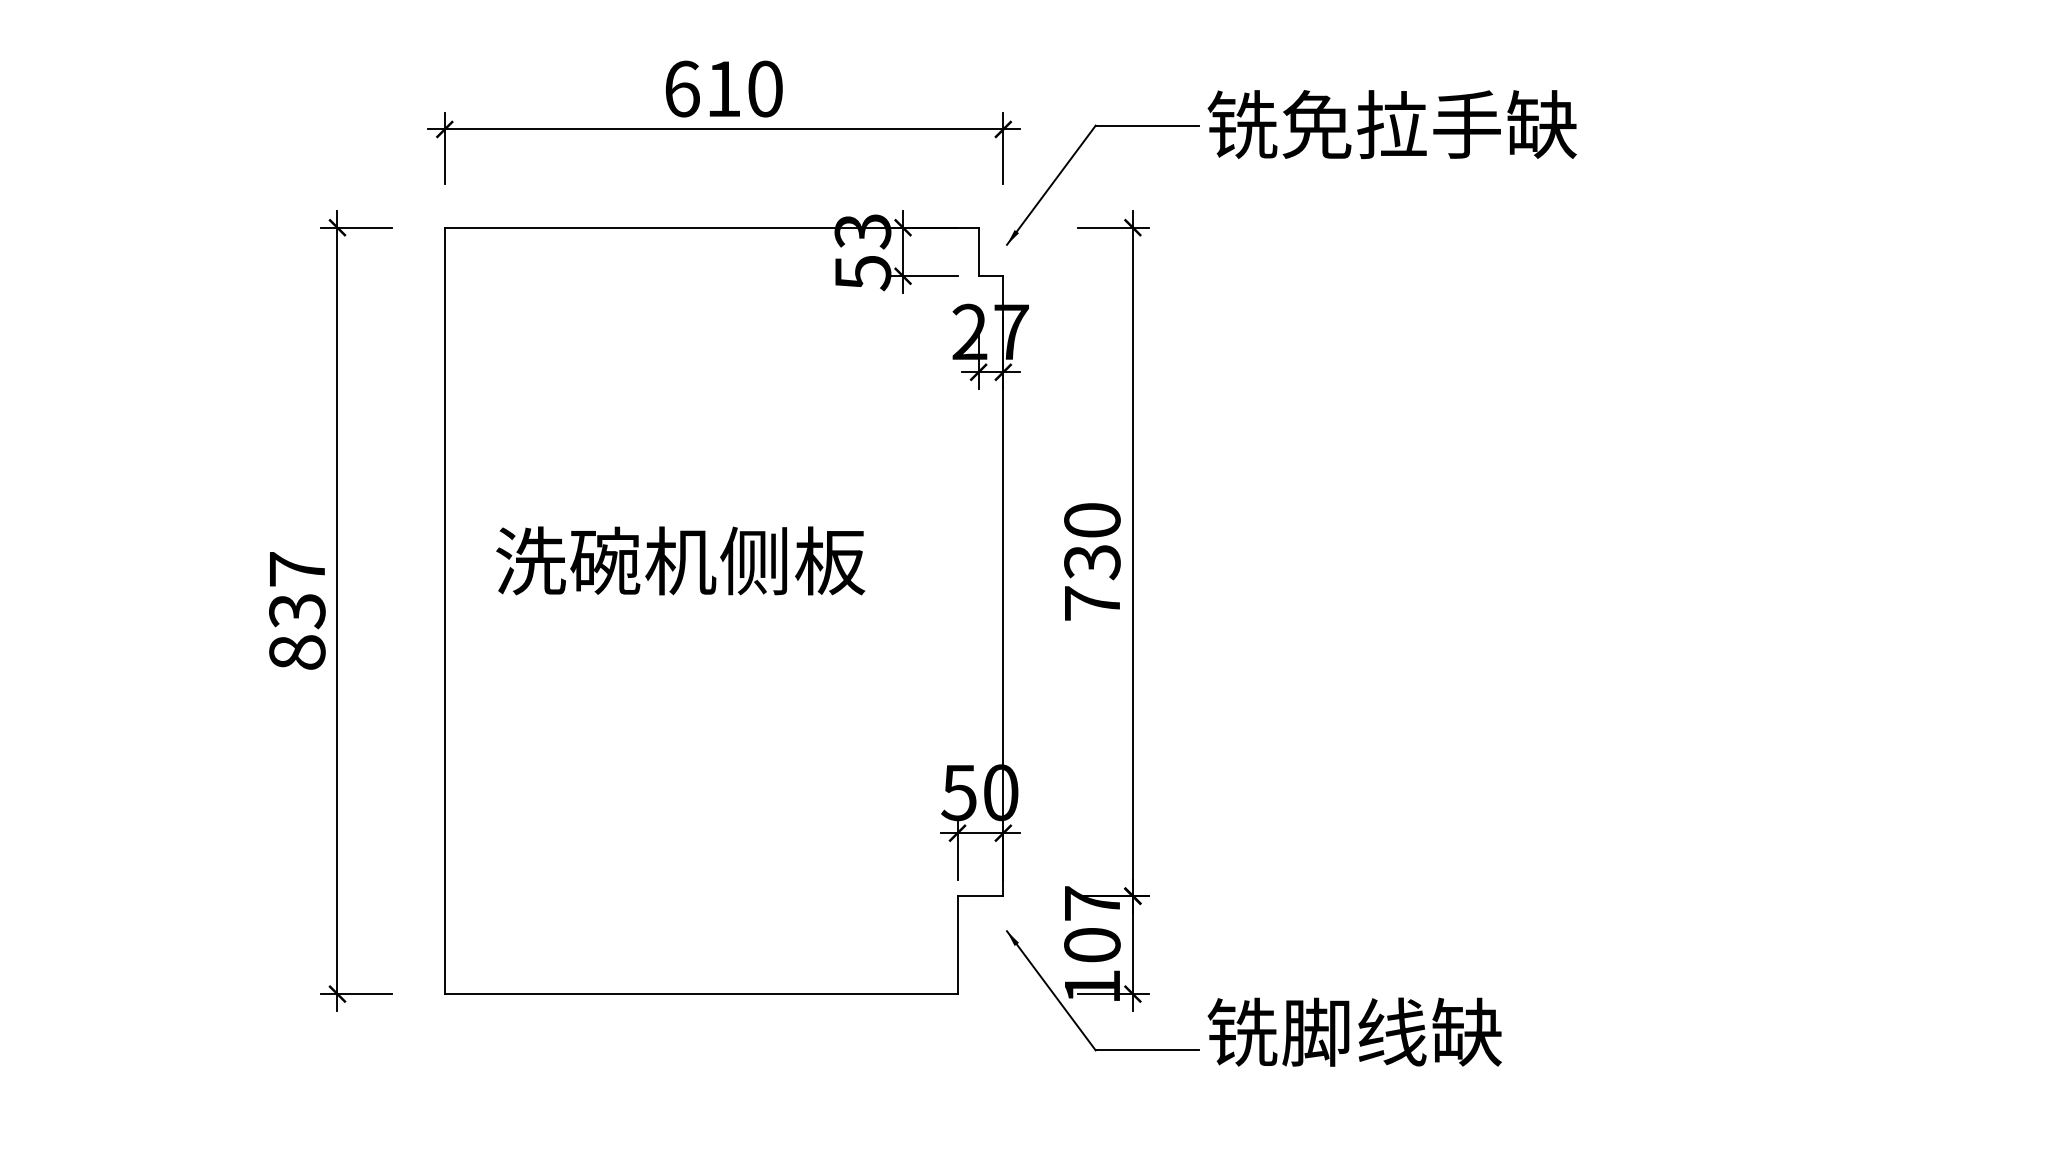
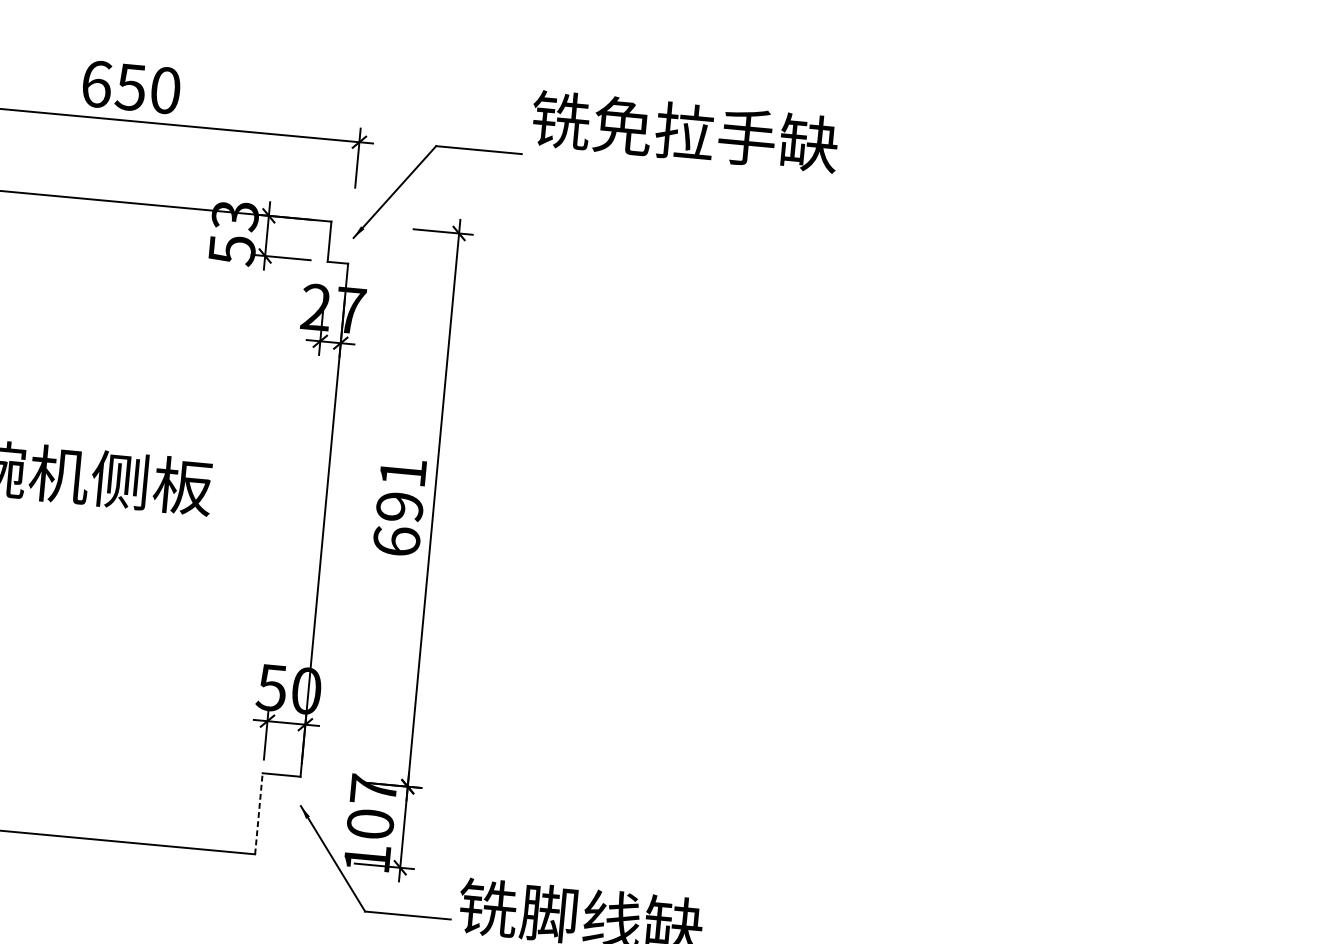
text: (722, 89) -> (130, 87), 610 -> 650
text: (1391, 124) -> (684, 131), moved
text: (1092, 561) -> (400, 506), 730 -> 691
line: (957, 945) -> (258, 814), solid -> dashed

